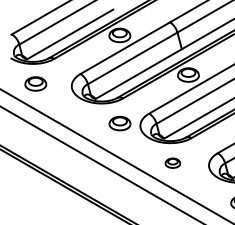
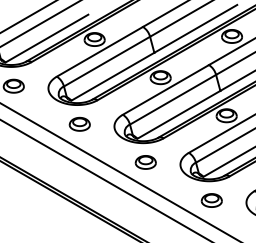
part: (119, 122) -> (79, 123), moved
part: (172, 163) -> (145, 162), size x1.43

